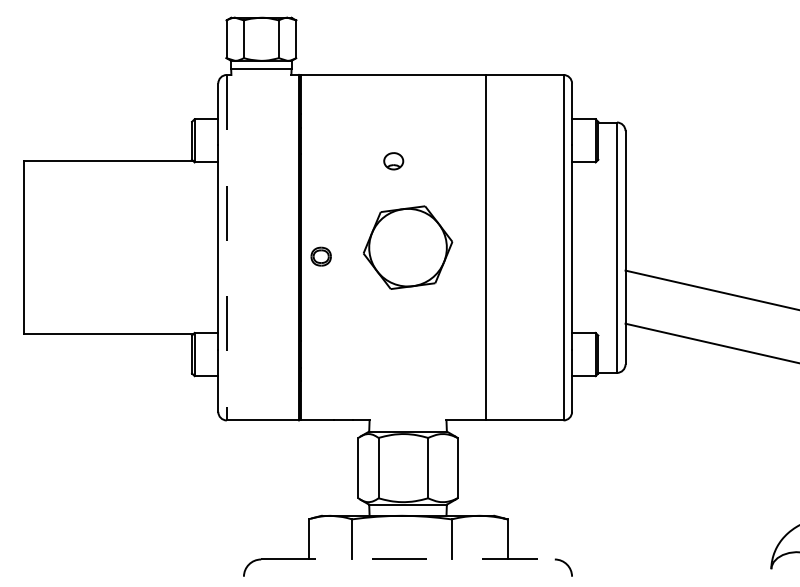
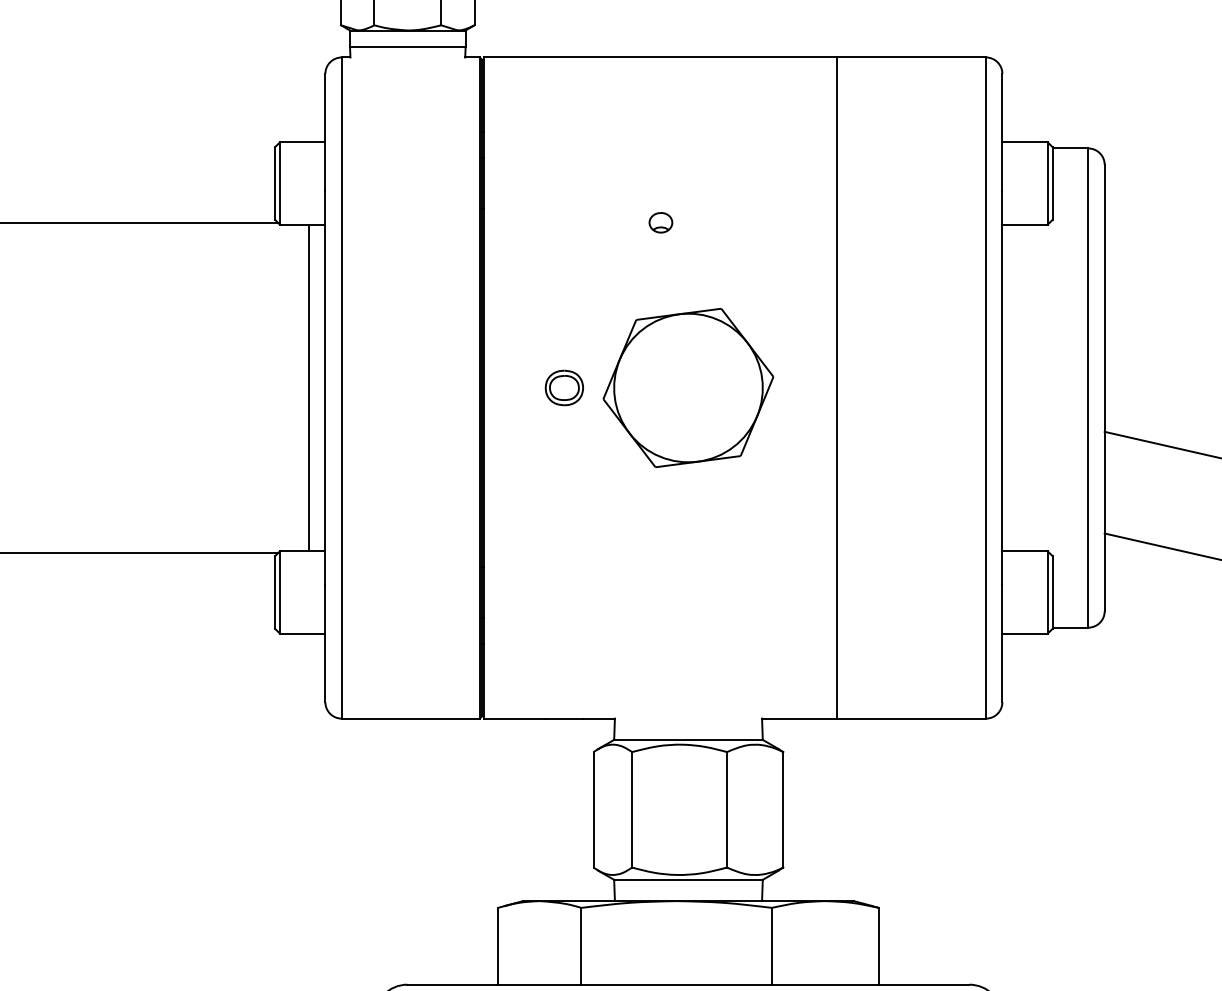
part: (393, 161) -> (660, 223), size x0.62
line: (209, 247) -> (308, 387), added
line: (226, 247) -> (341, 387), dashed -> solid
part: (320, 256) -> (563, 387), moved
line: (408, 559) -> (689, 984), dashed -> solid

